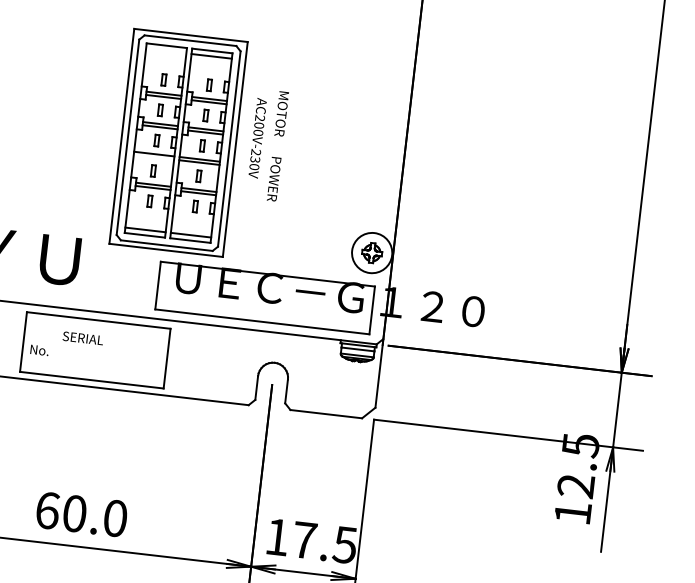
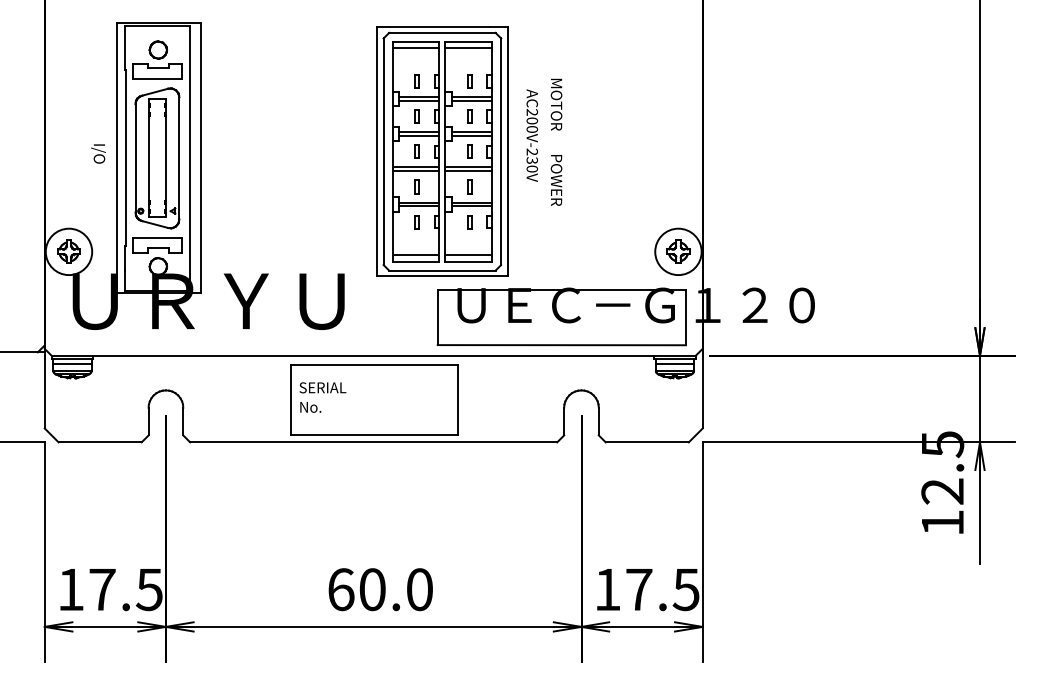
line: (165, 51) -> (415, 48), added
line: (153, 157) -> (415, 171), added
text: (82, 338) -> (322, 387), moved

